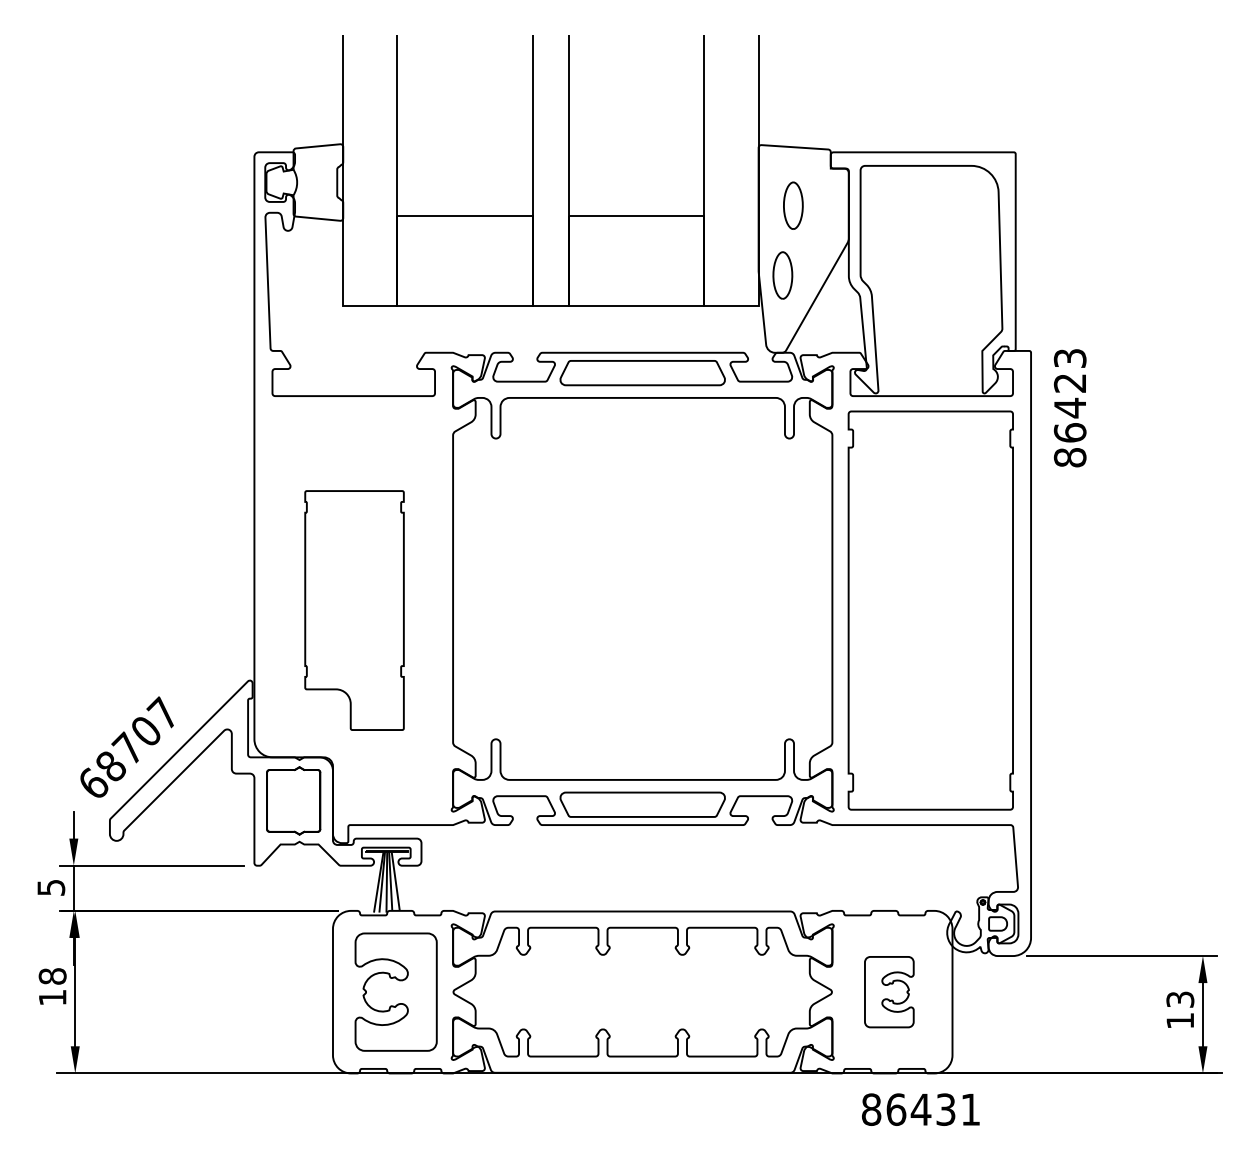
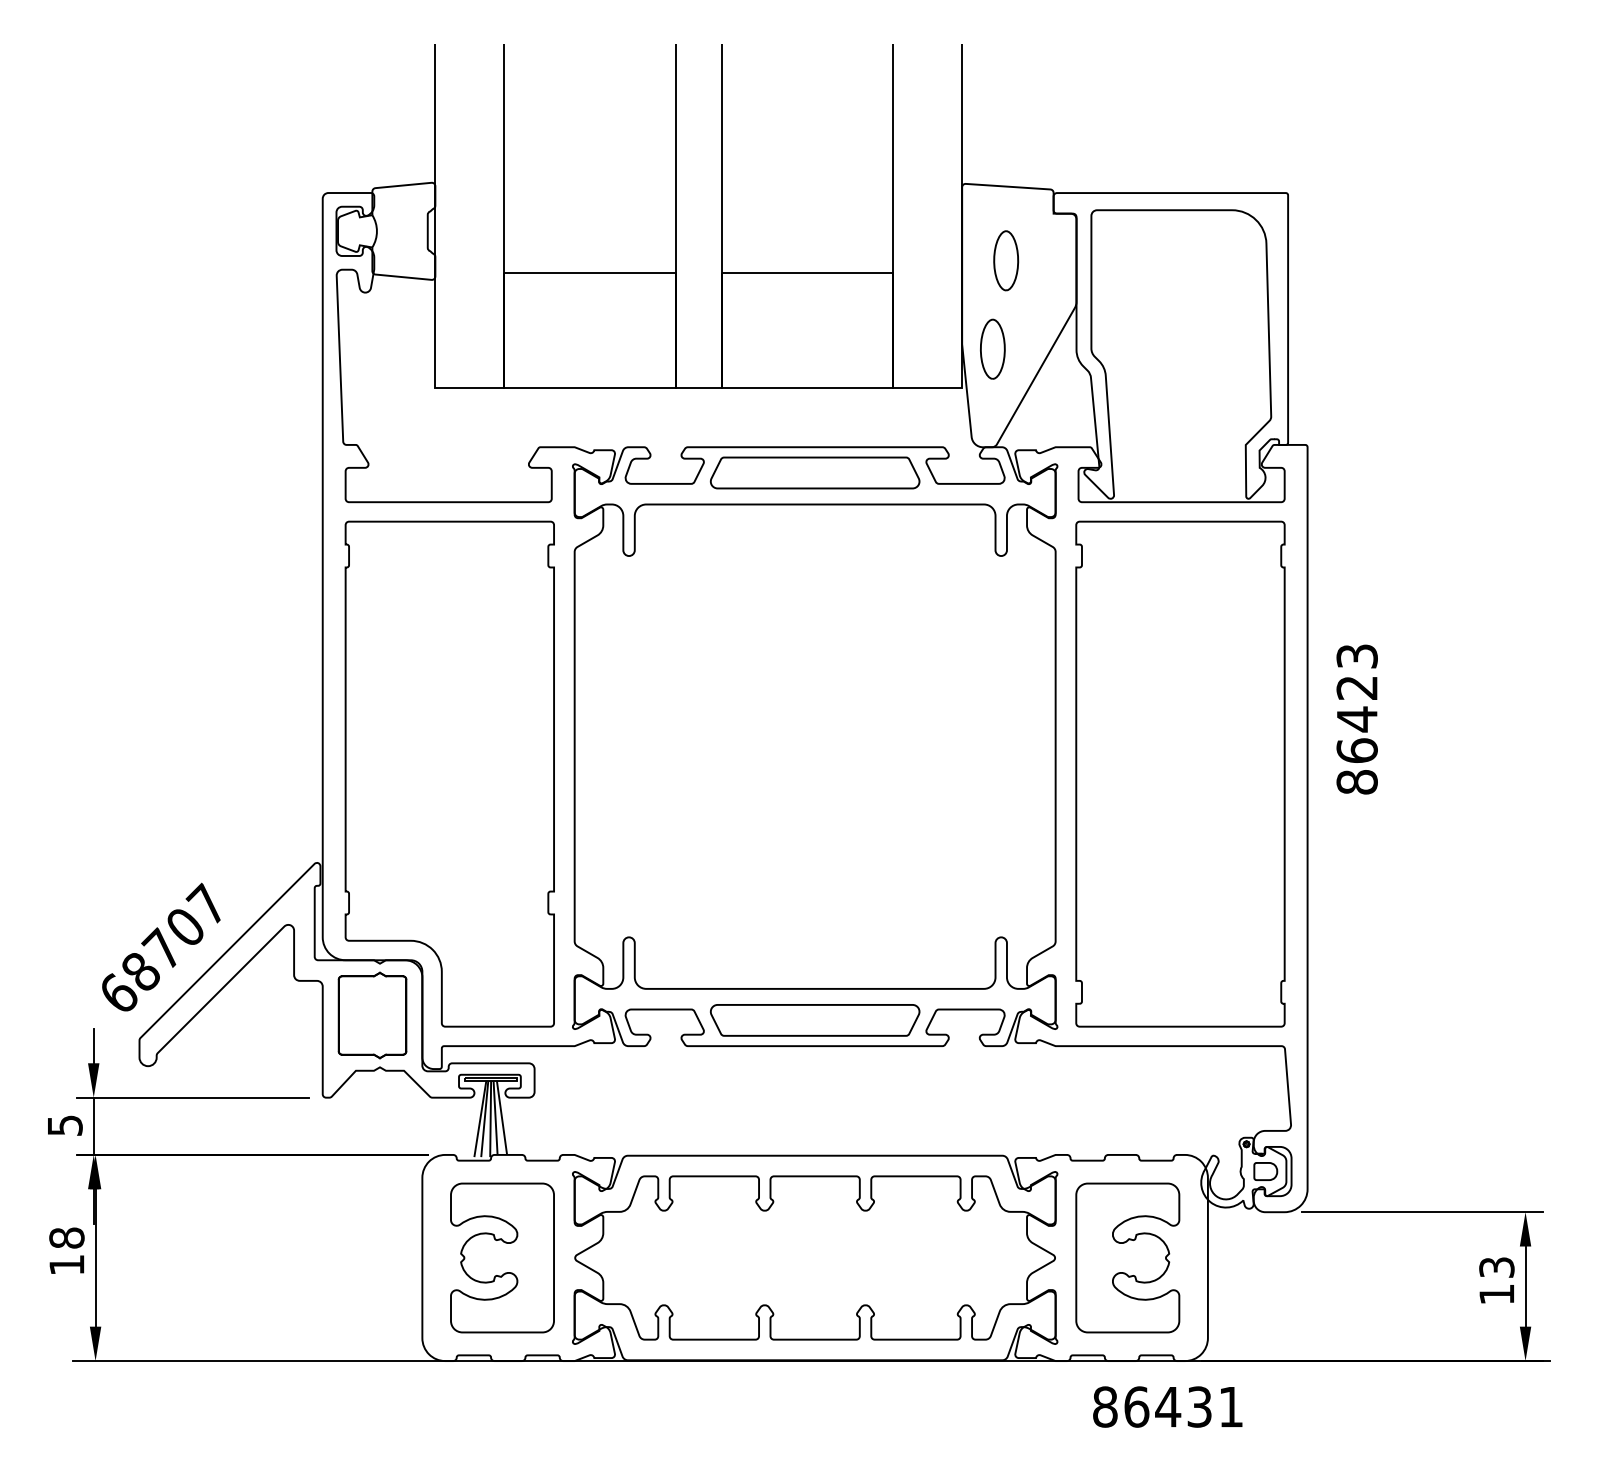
text: (1069, 408) -> (1356, 719), moved
part: (354, 610) -> (449, 773), size x1.67
part: (889, 991) -> (1127, 1257), size x1.67

